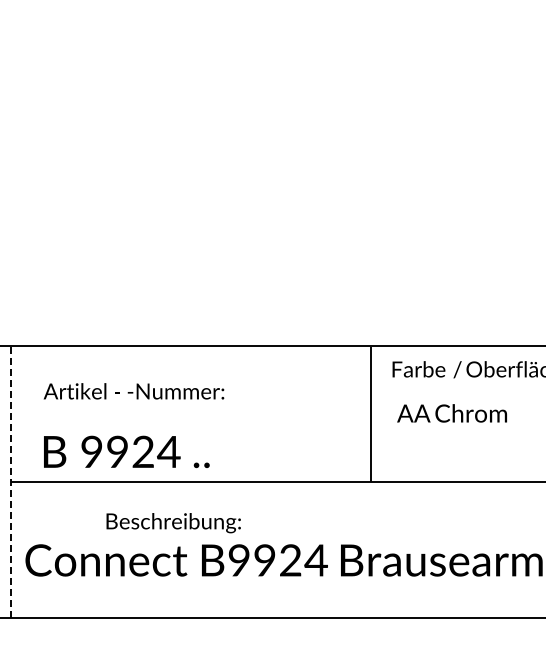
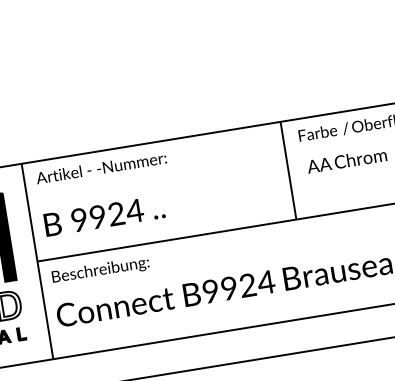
text: (133, 391) -> (101, 168), moved
text: (126, 451) -> (104, 215), moved
line: (10, 482) -> (37, 261), dashed -> solid
text: (173, 523) -> (100, 270), moved

